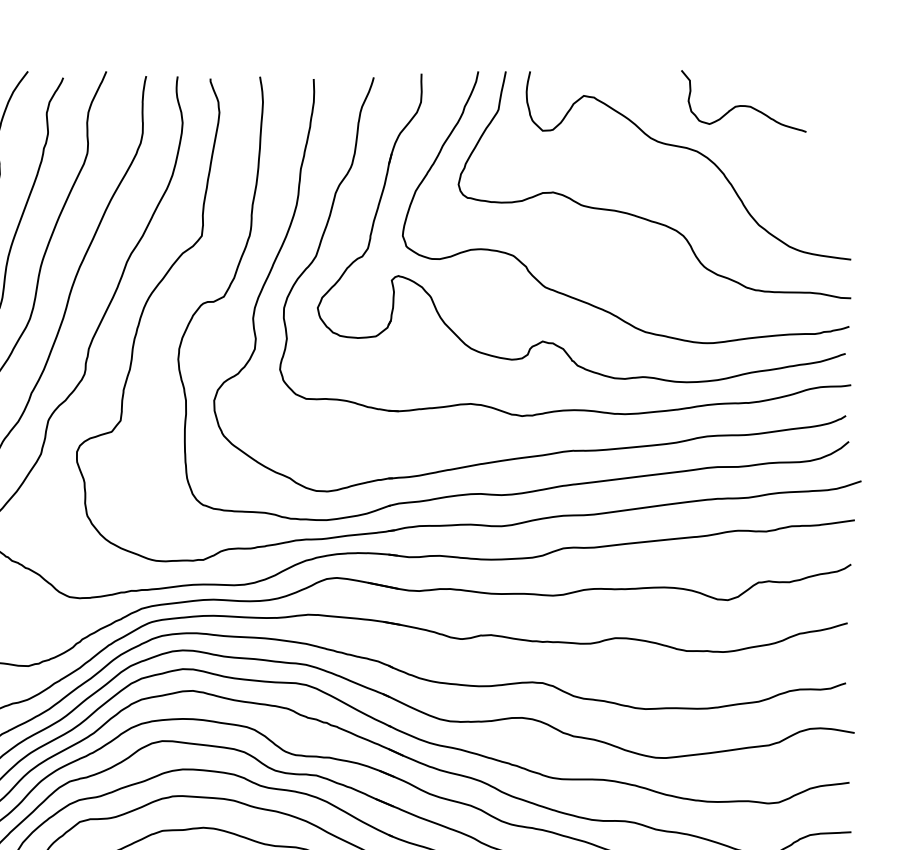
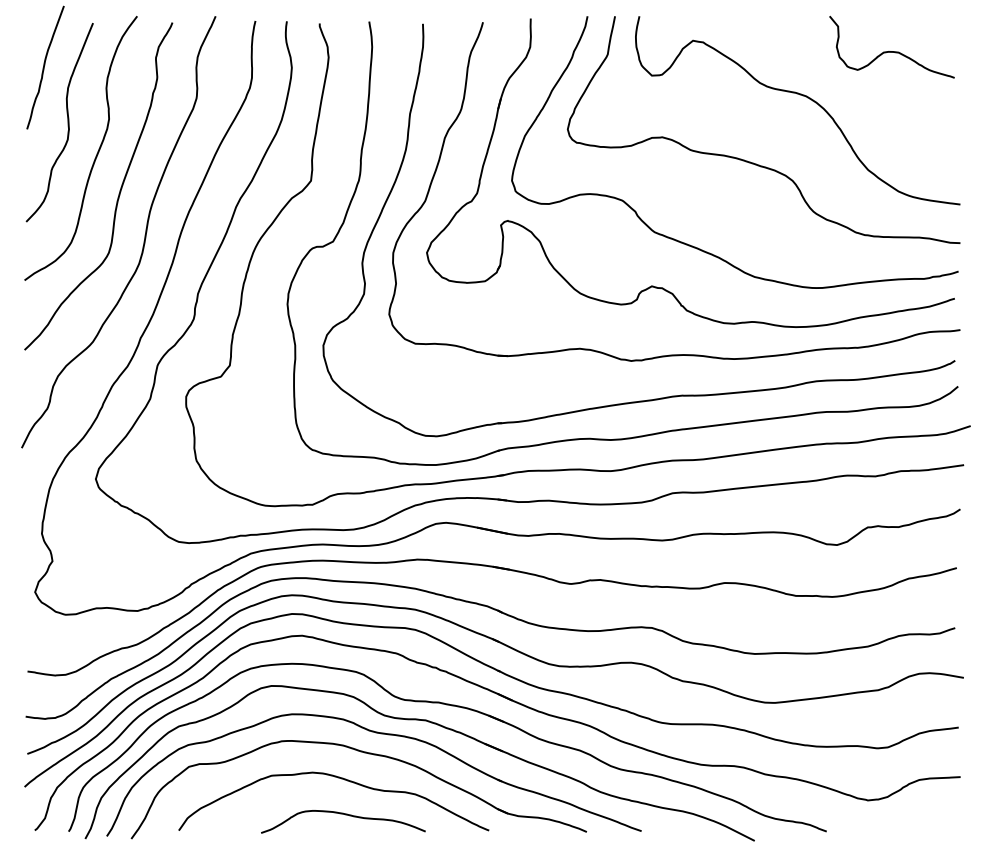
curve: (743, 105) -> (891, 51), moved

